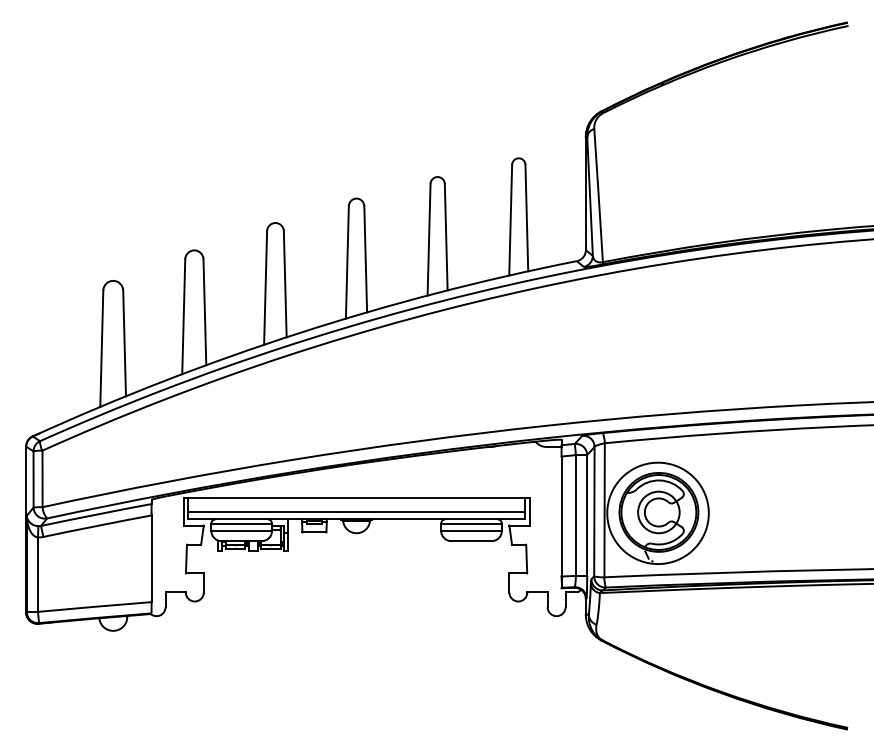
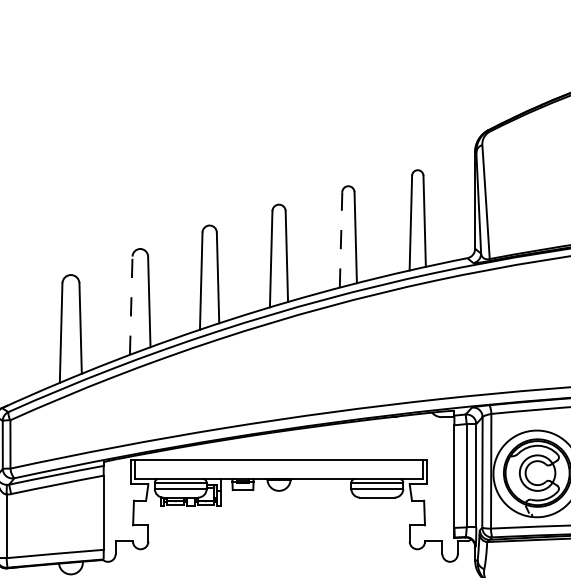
line: (429, 239) -> (341, 239), solid -> dashed
line: (183, 316) -> (131, 305), solid -> dashed
line: (356, 512) -> (278, 473), removed

